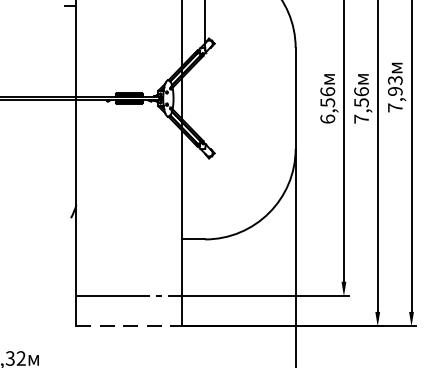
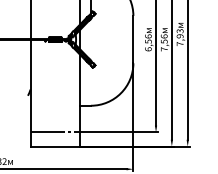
line: (129, 326) -> (55, 146), dashed -> solid

